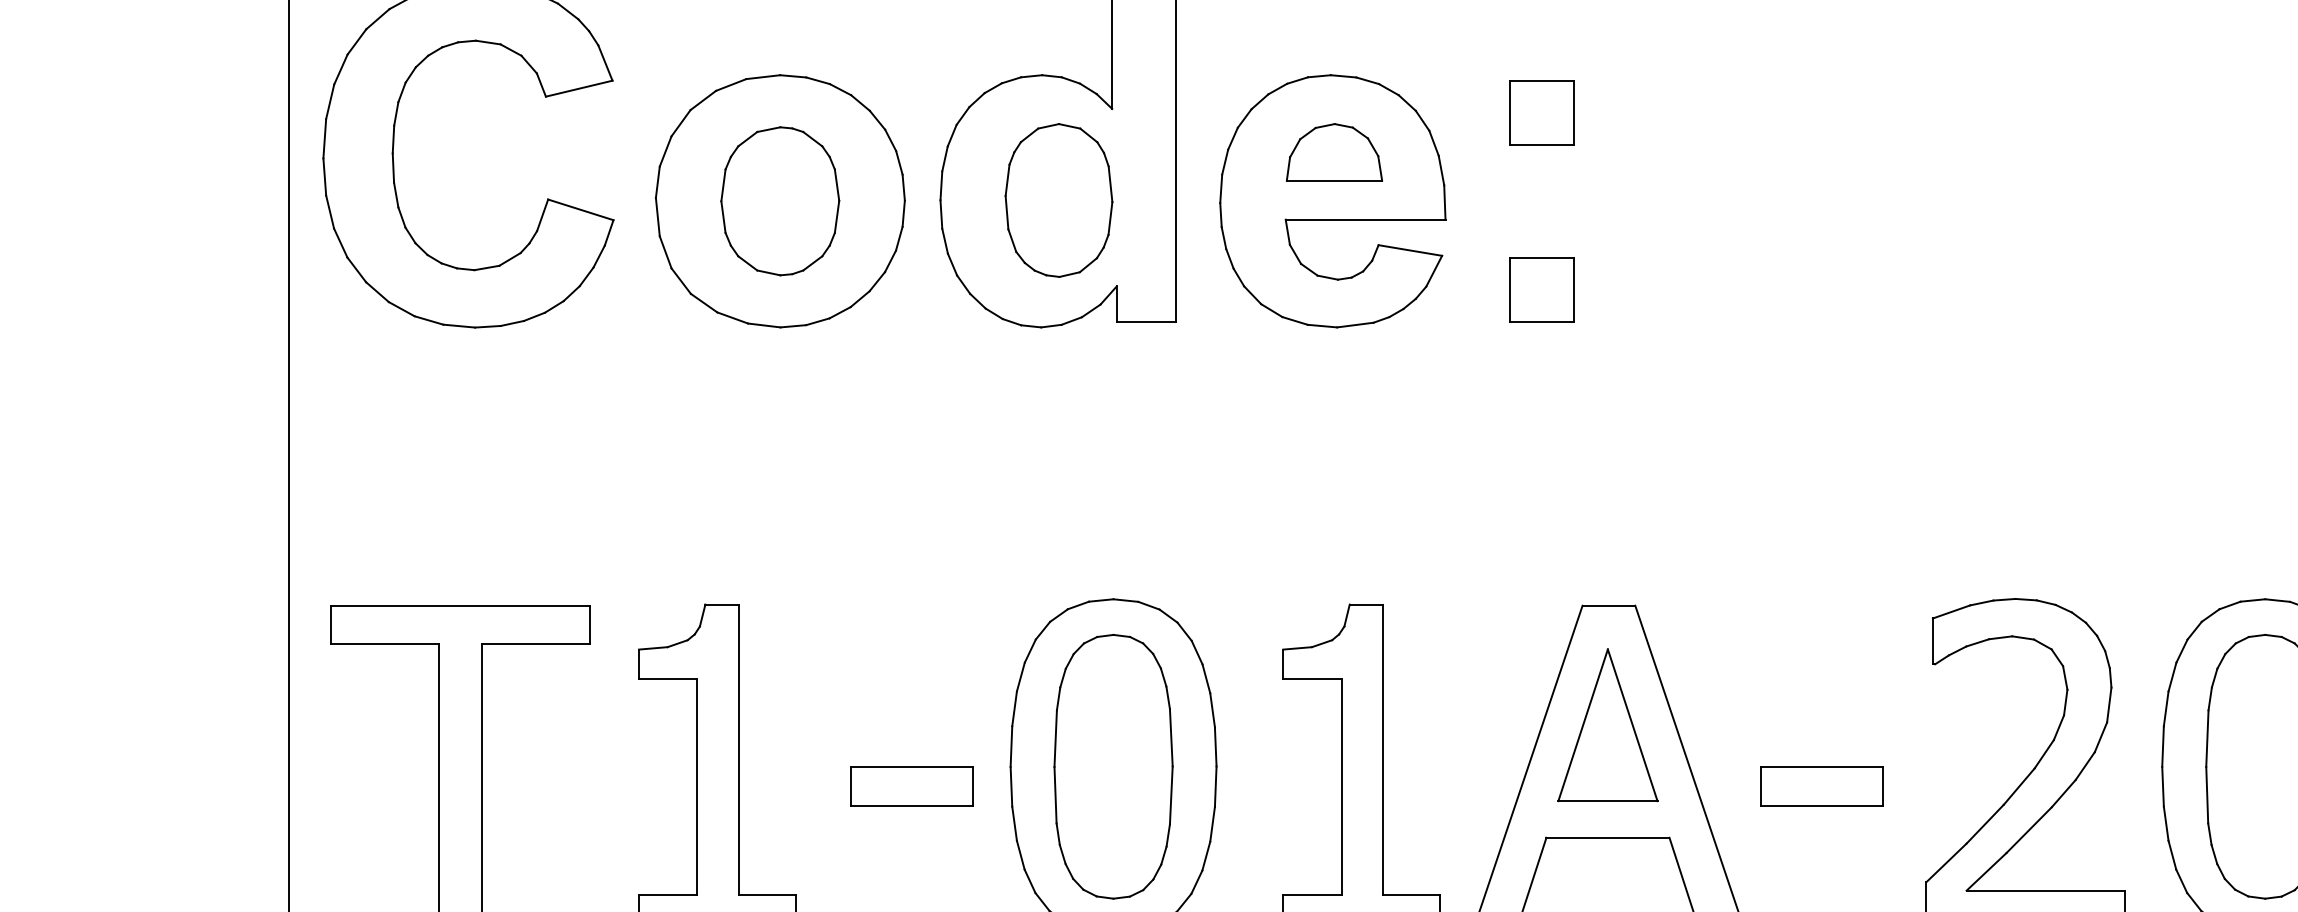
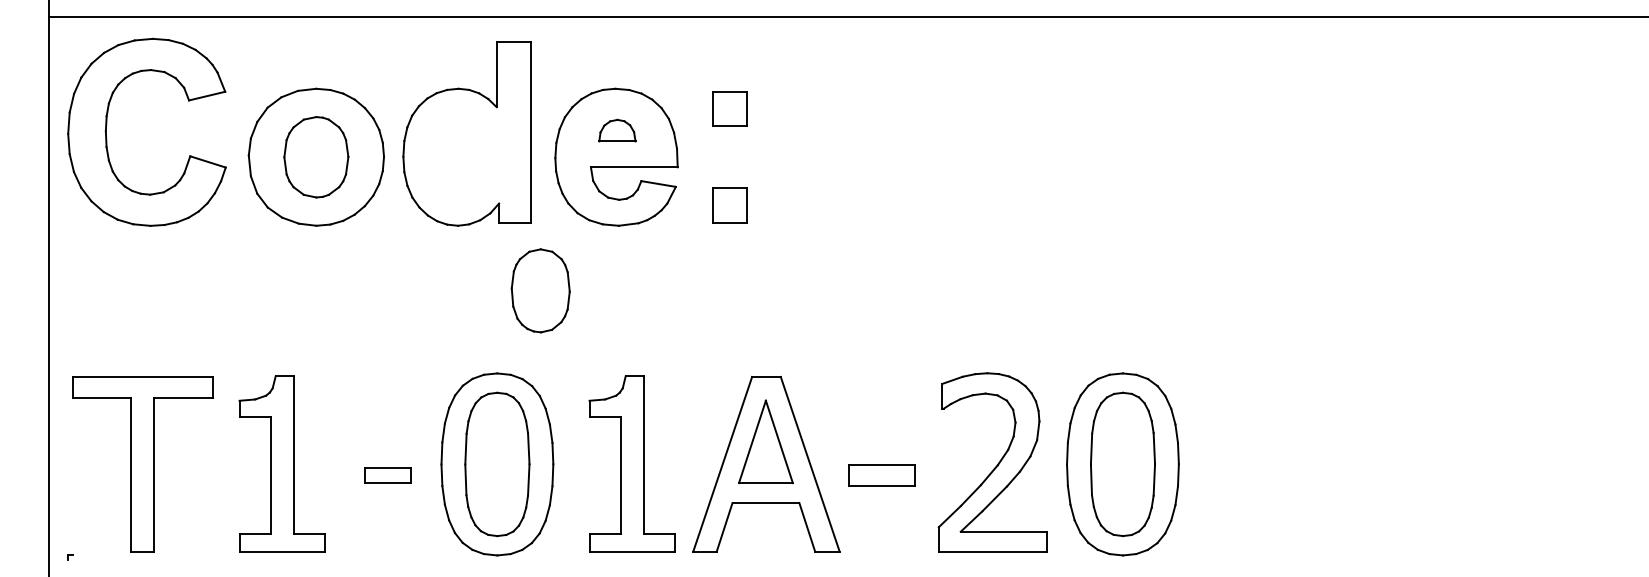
part: (1334, 151) -> (617, 130), size x0.7
part: (1058, 199) -> (540, 290), moved
part: (911, 787) -> (387, 475), size x0.7

